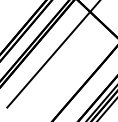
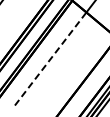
line: (48, 60) -> (50, 59), solid -> dashed

